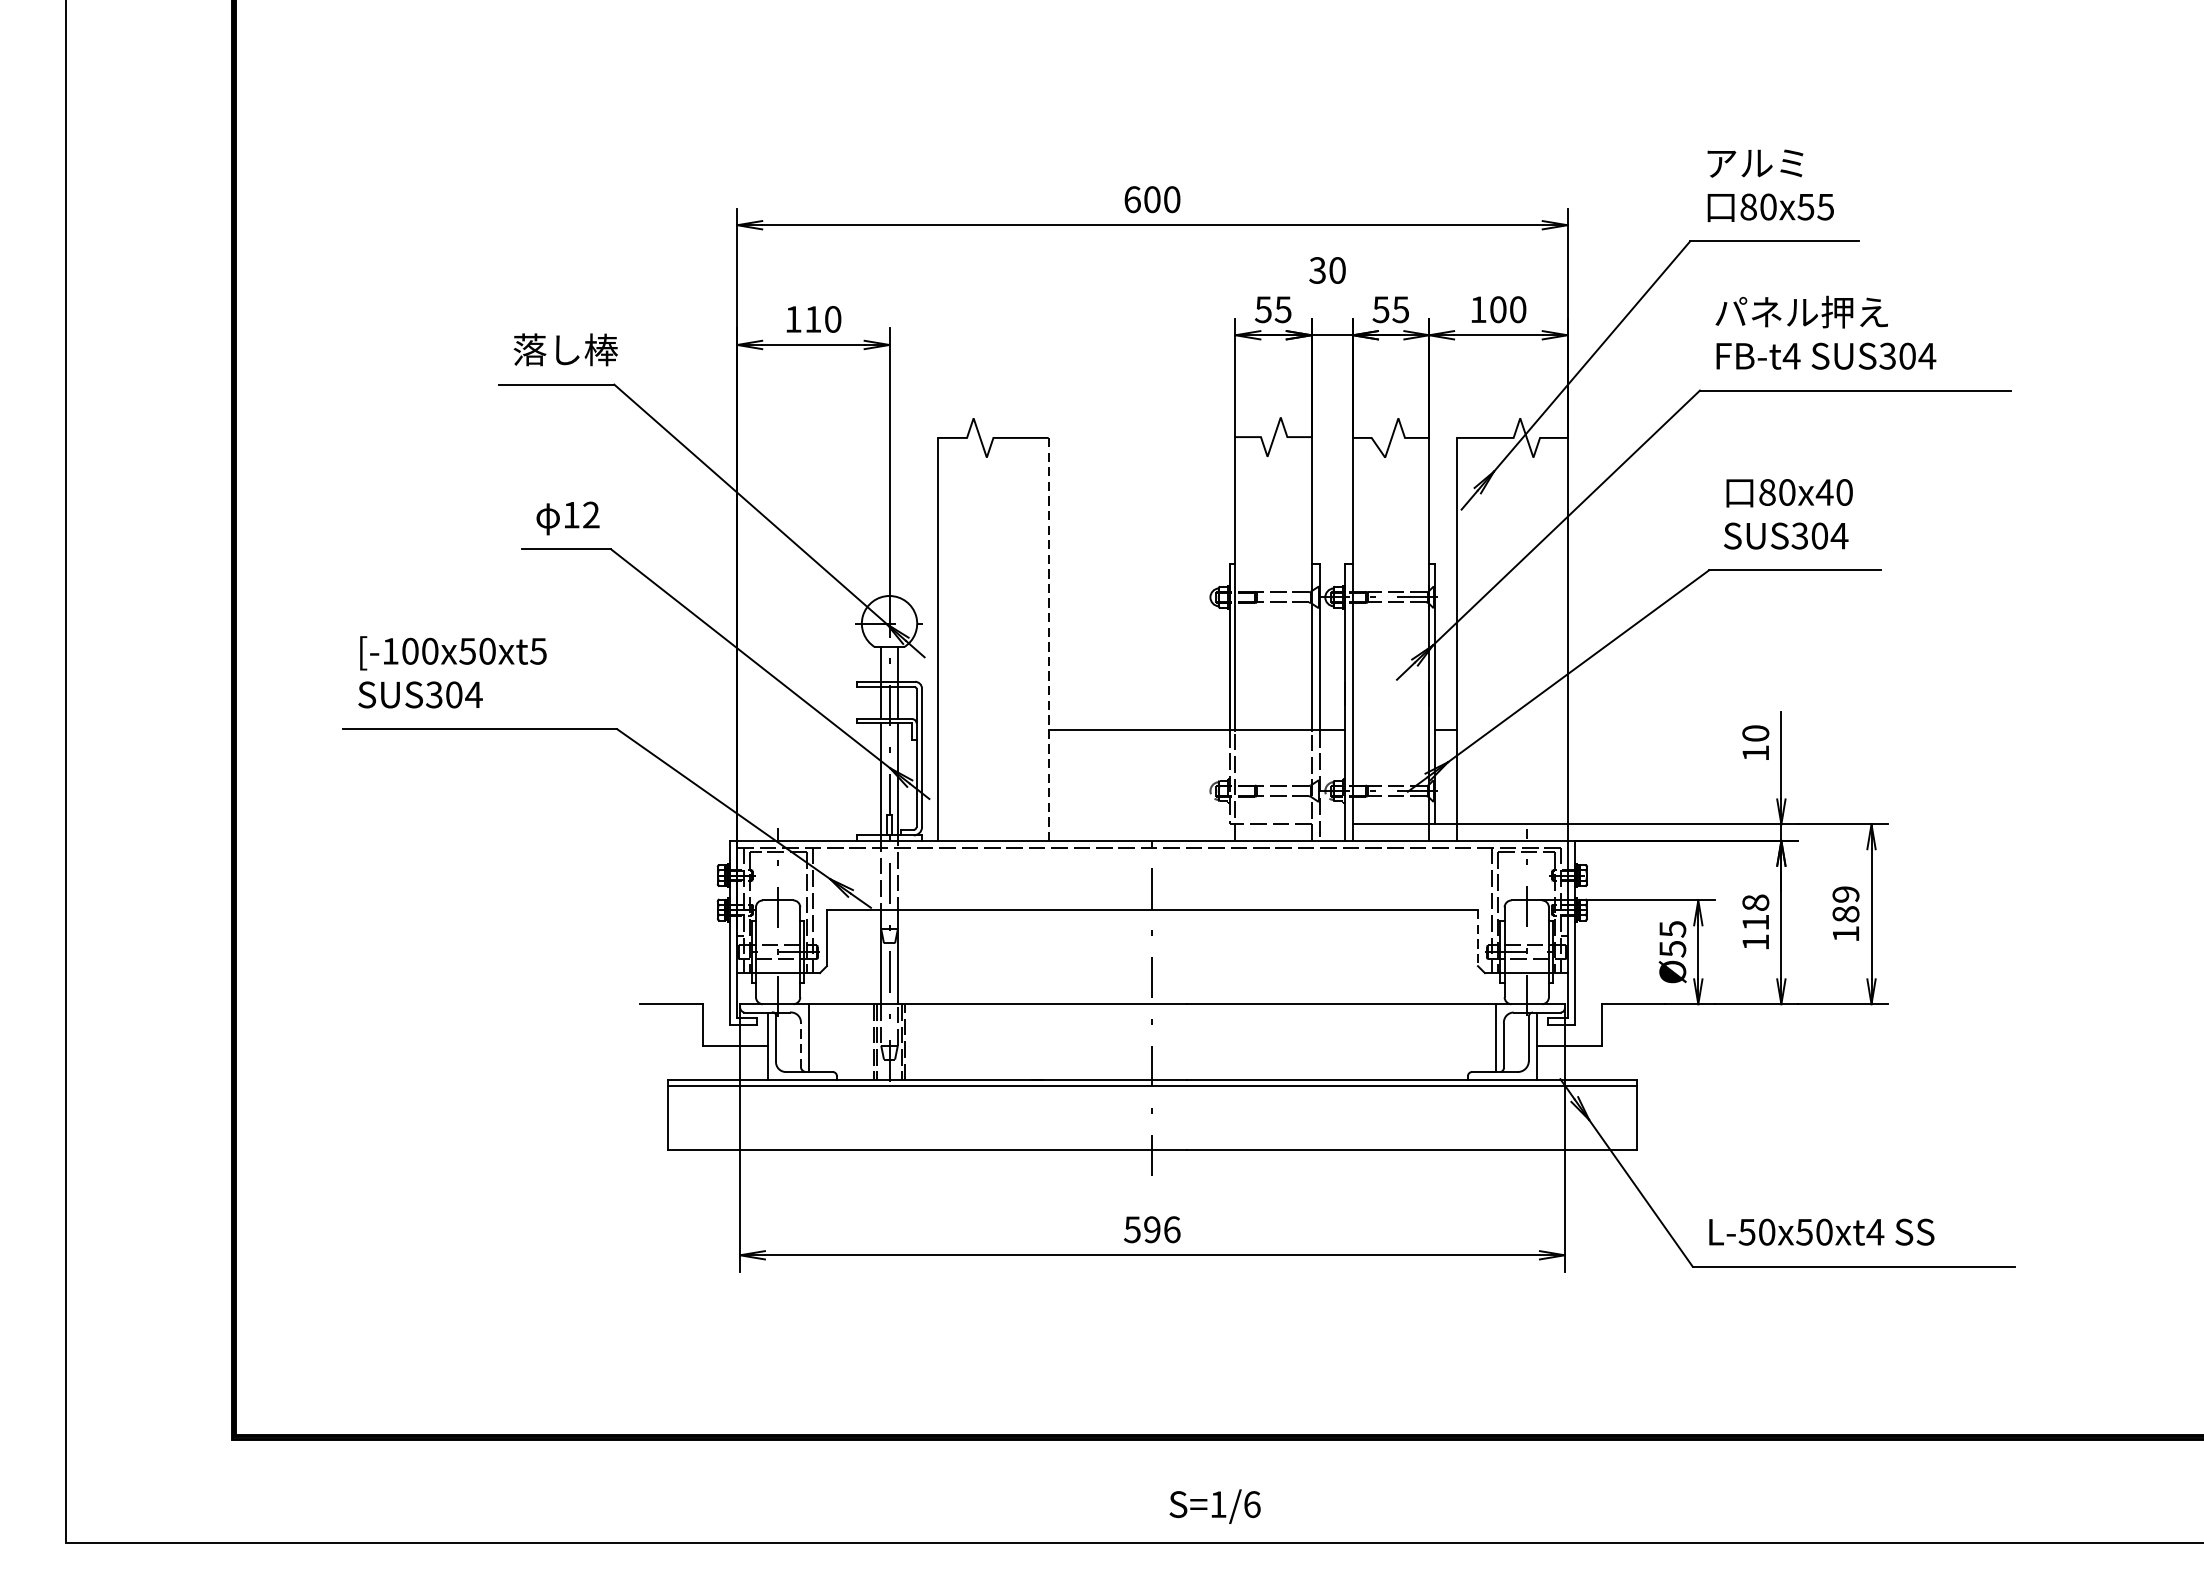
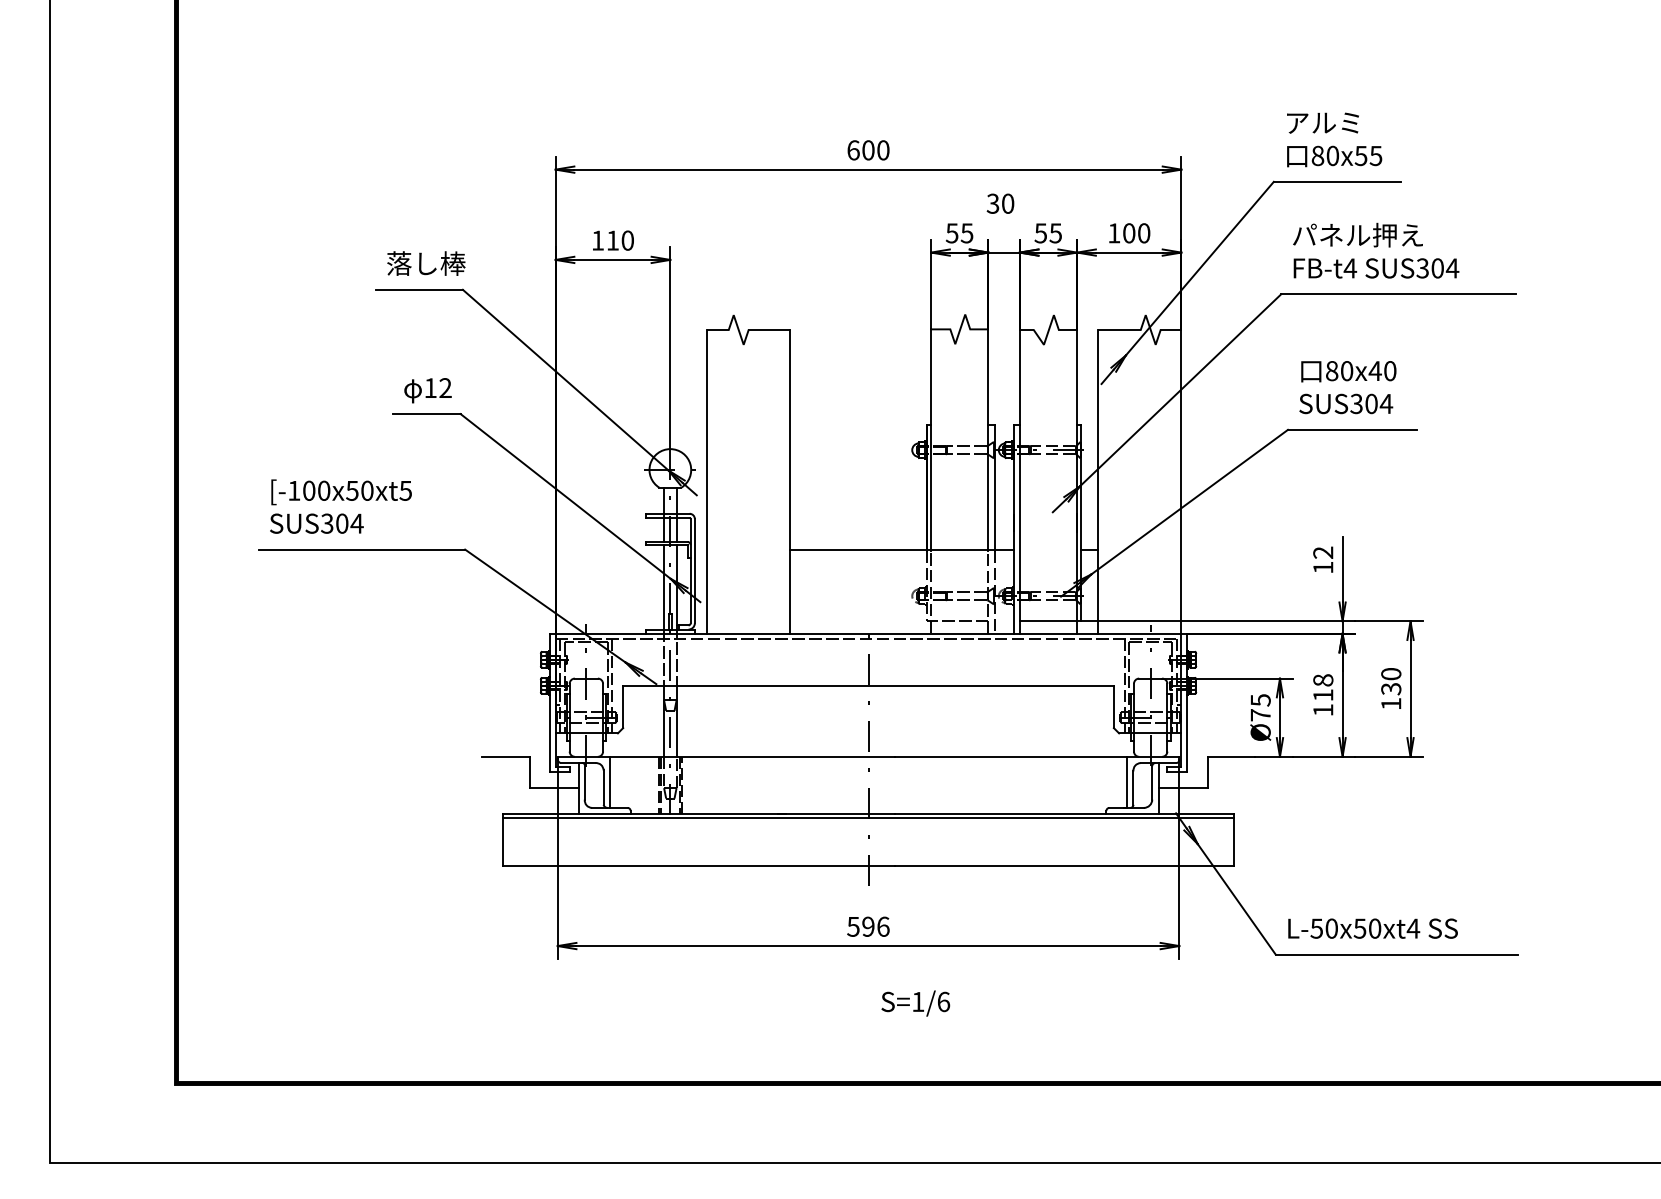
line: (1048, 638) -> (790, 481), dashed -> solid
text: (1756, 733) -> (1323, 552), 10 -> 12
text: (1846, 904) -> (1391, 681), 189 -> 130
line: (1477, 938) -> (1113, 707), dashed -> solid
text: (1672, 949) -> (1260, 715), Ø55 -> Ø75
line: (800, 1044) -> (603, 787), dashed -> solid
text: (1214, 1506) -> (915, 1003), moved

